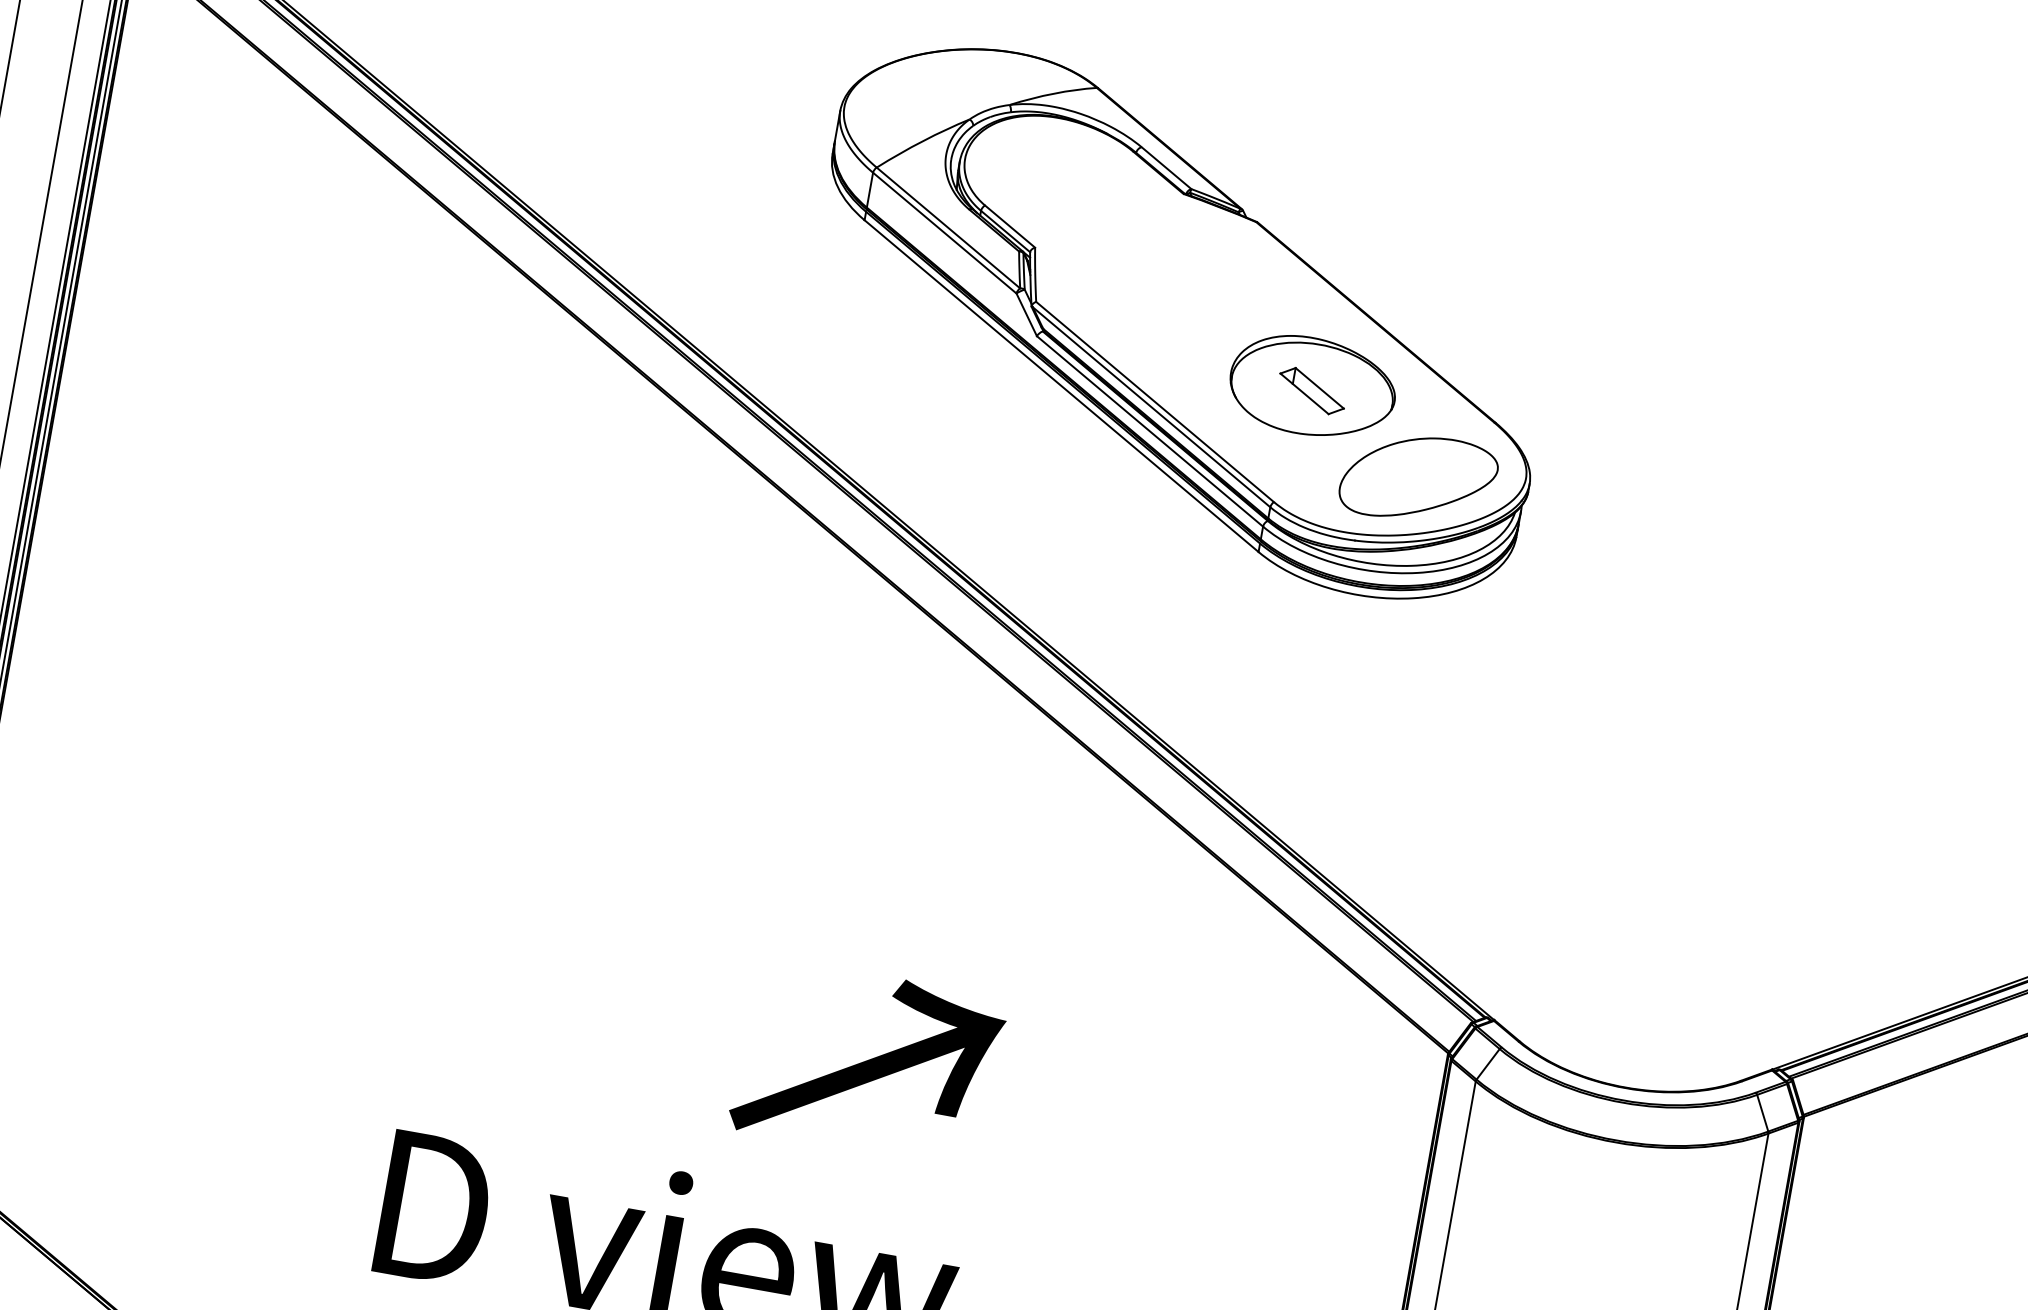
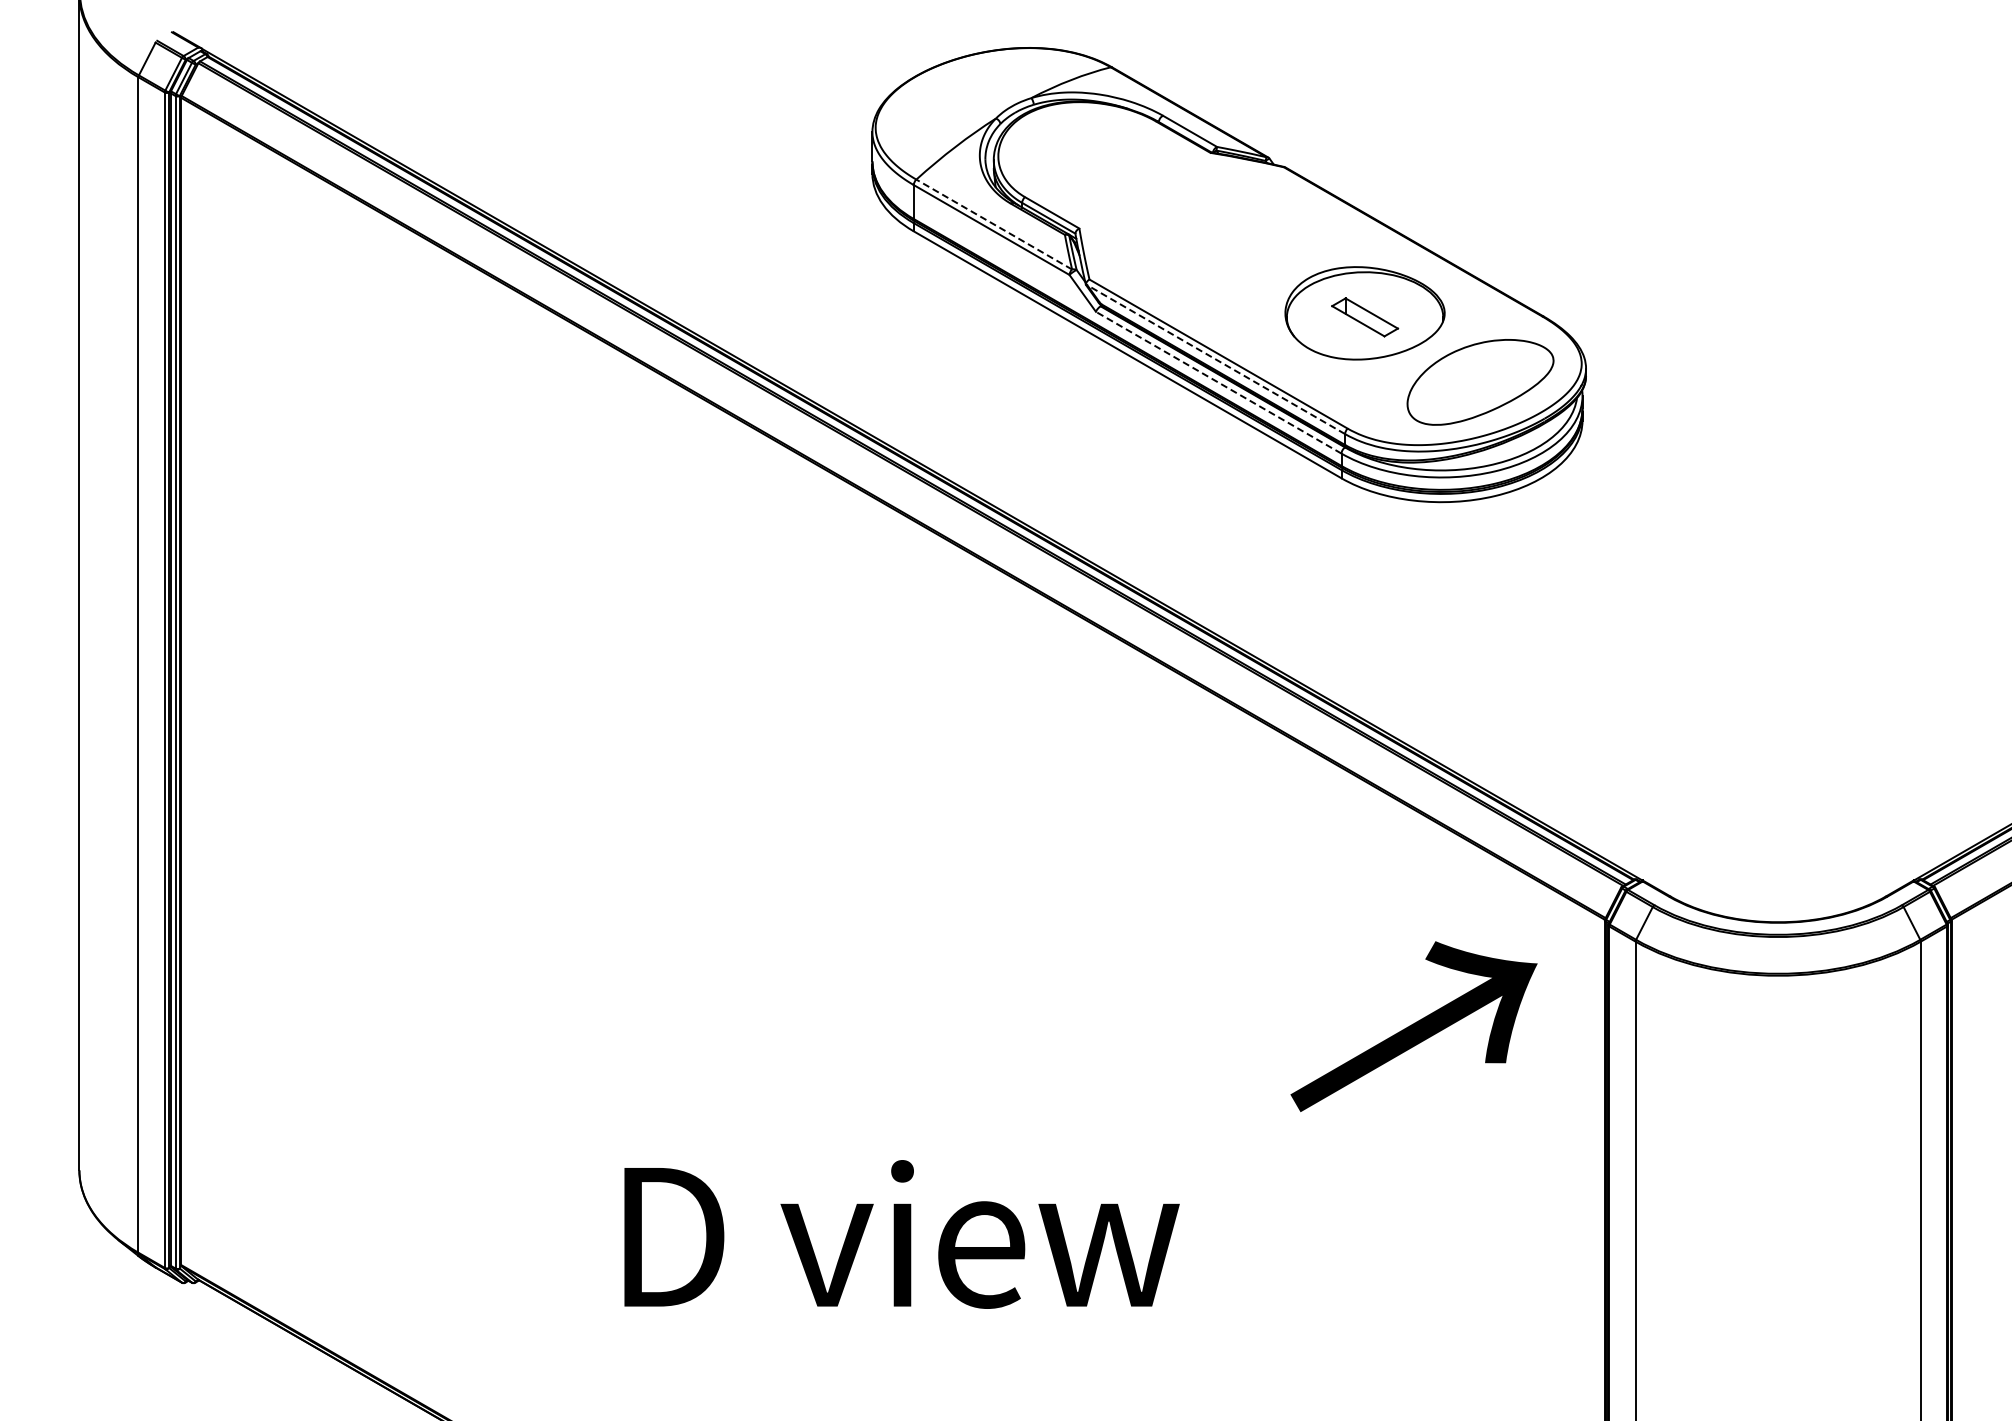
line: (948, 227) -> (994, 224), solid -> dashed
line: (1151, 407) -> (1216, 359), solid -> dashed
line: (1149, 431) -> (1218, 382), solid -> dashed
text: (867, 1062) -> (1413, 1026), moved

